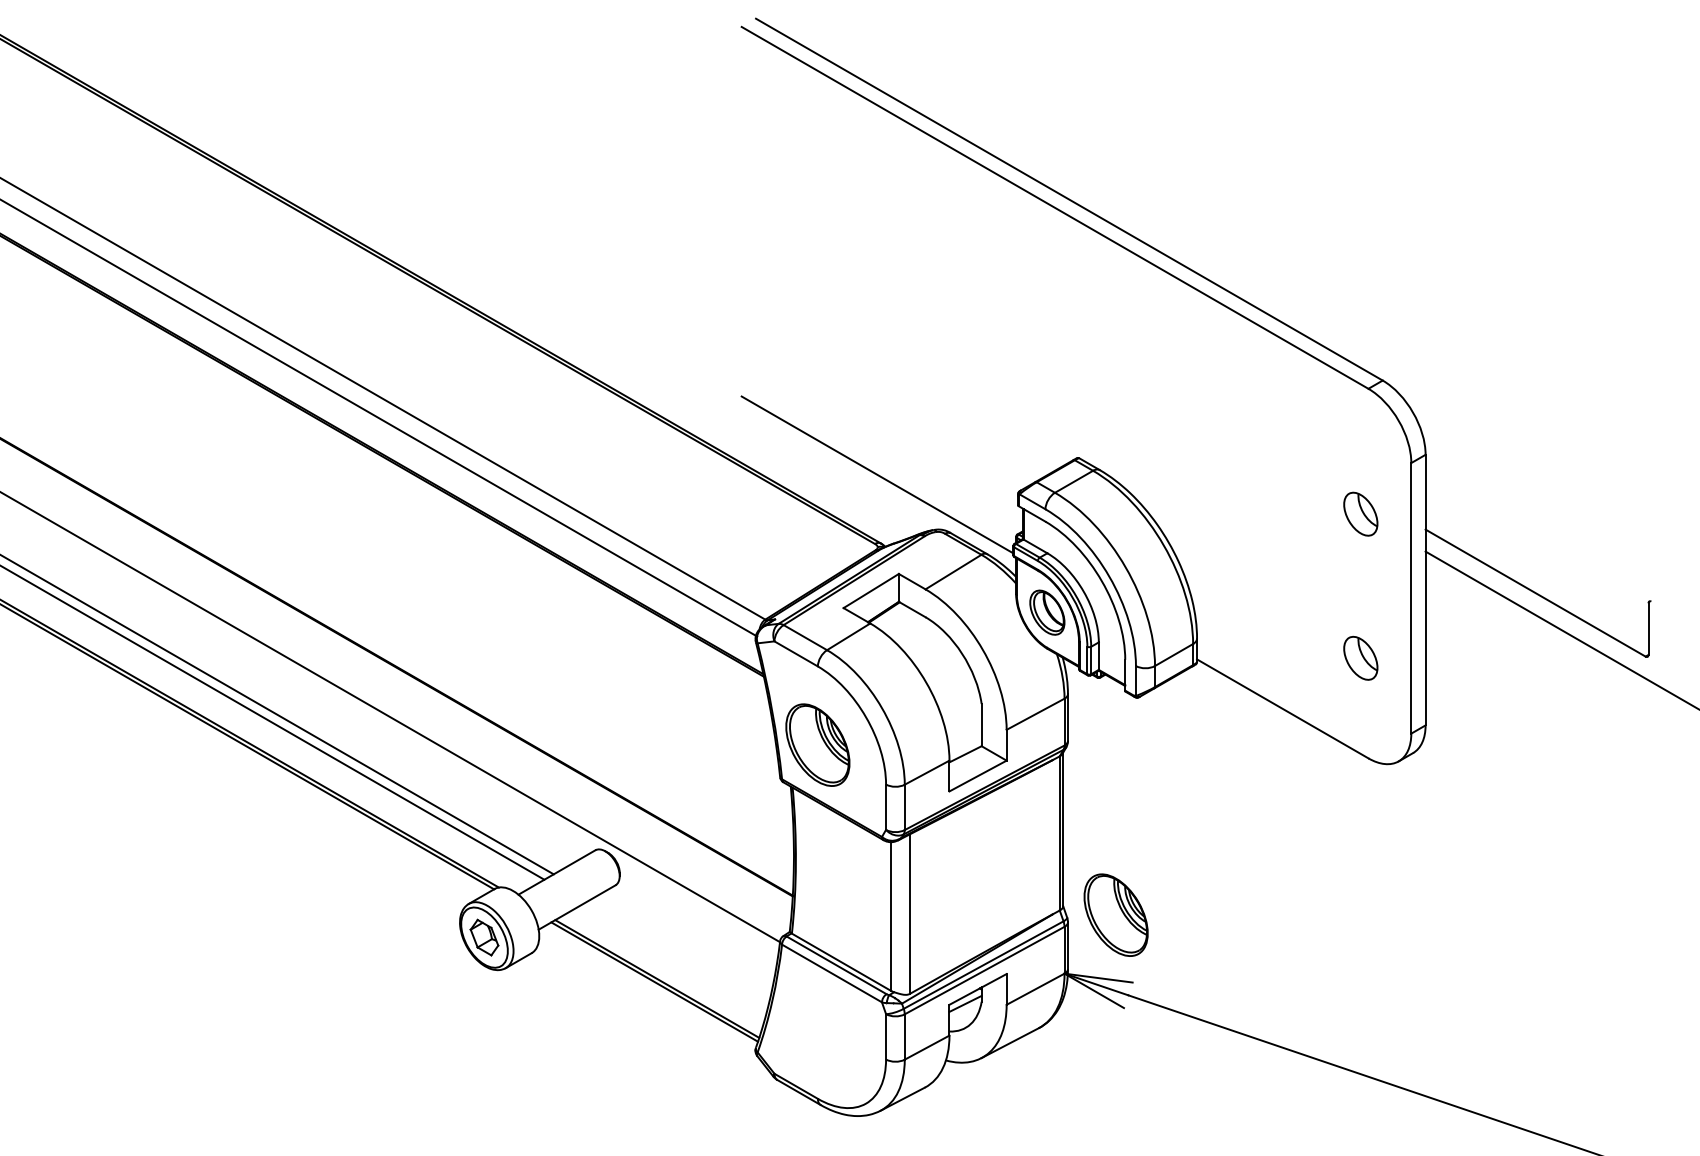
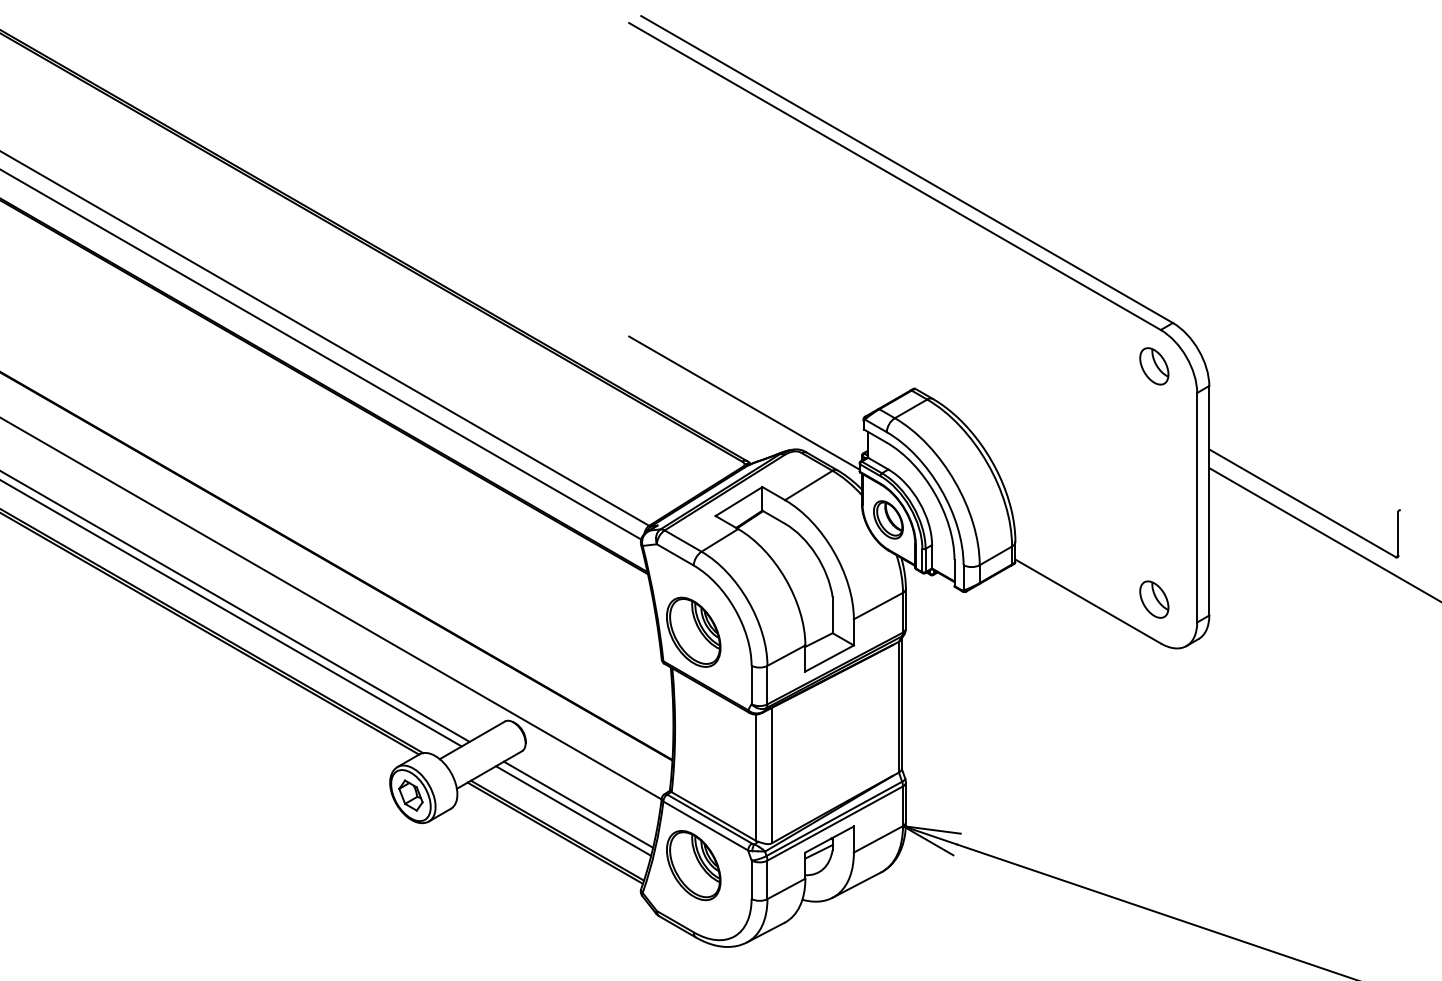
part: (1361, 514) -> (1154, 366), moved
part: (1361, 658) -> (1154, 599), moved
part: (1115, 915) -> (693, 865), moved
line: (682, 948) -> (578, 804), added
line: (676, 955) -> (573, 810), added

